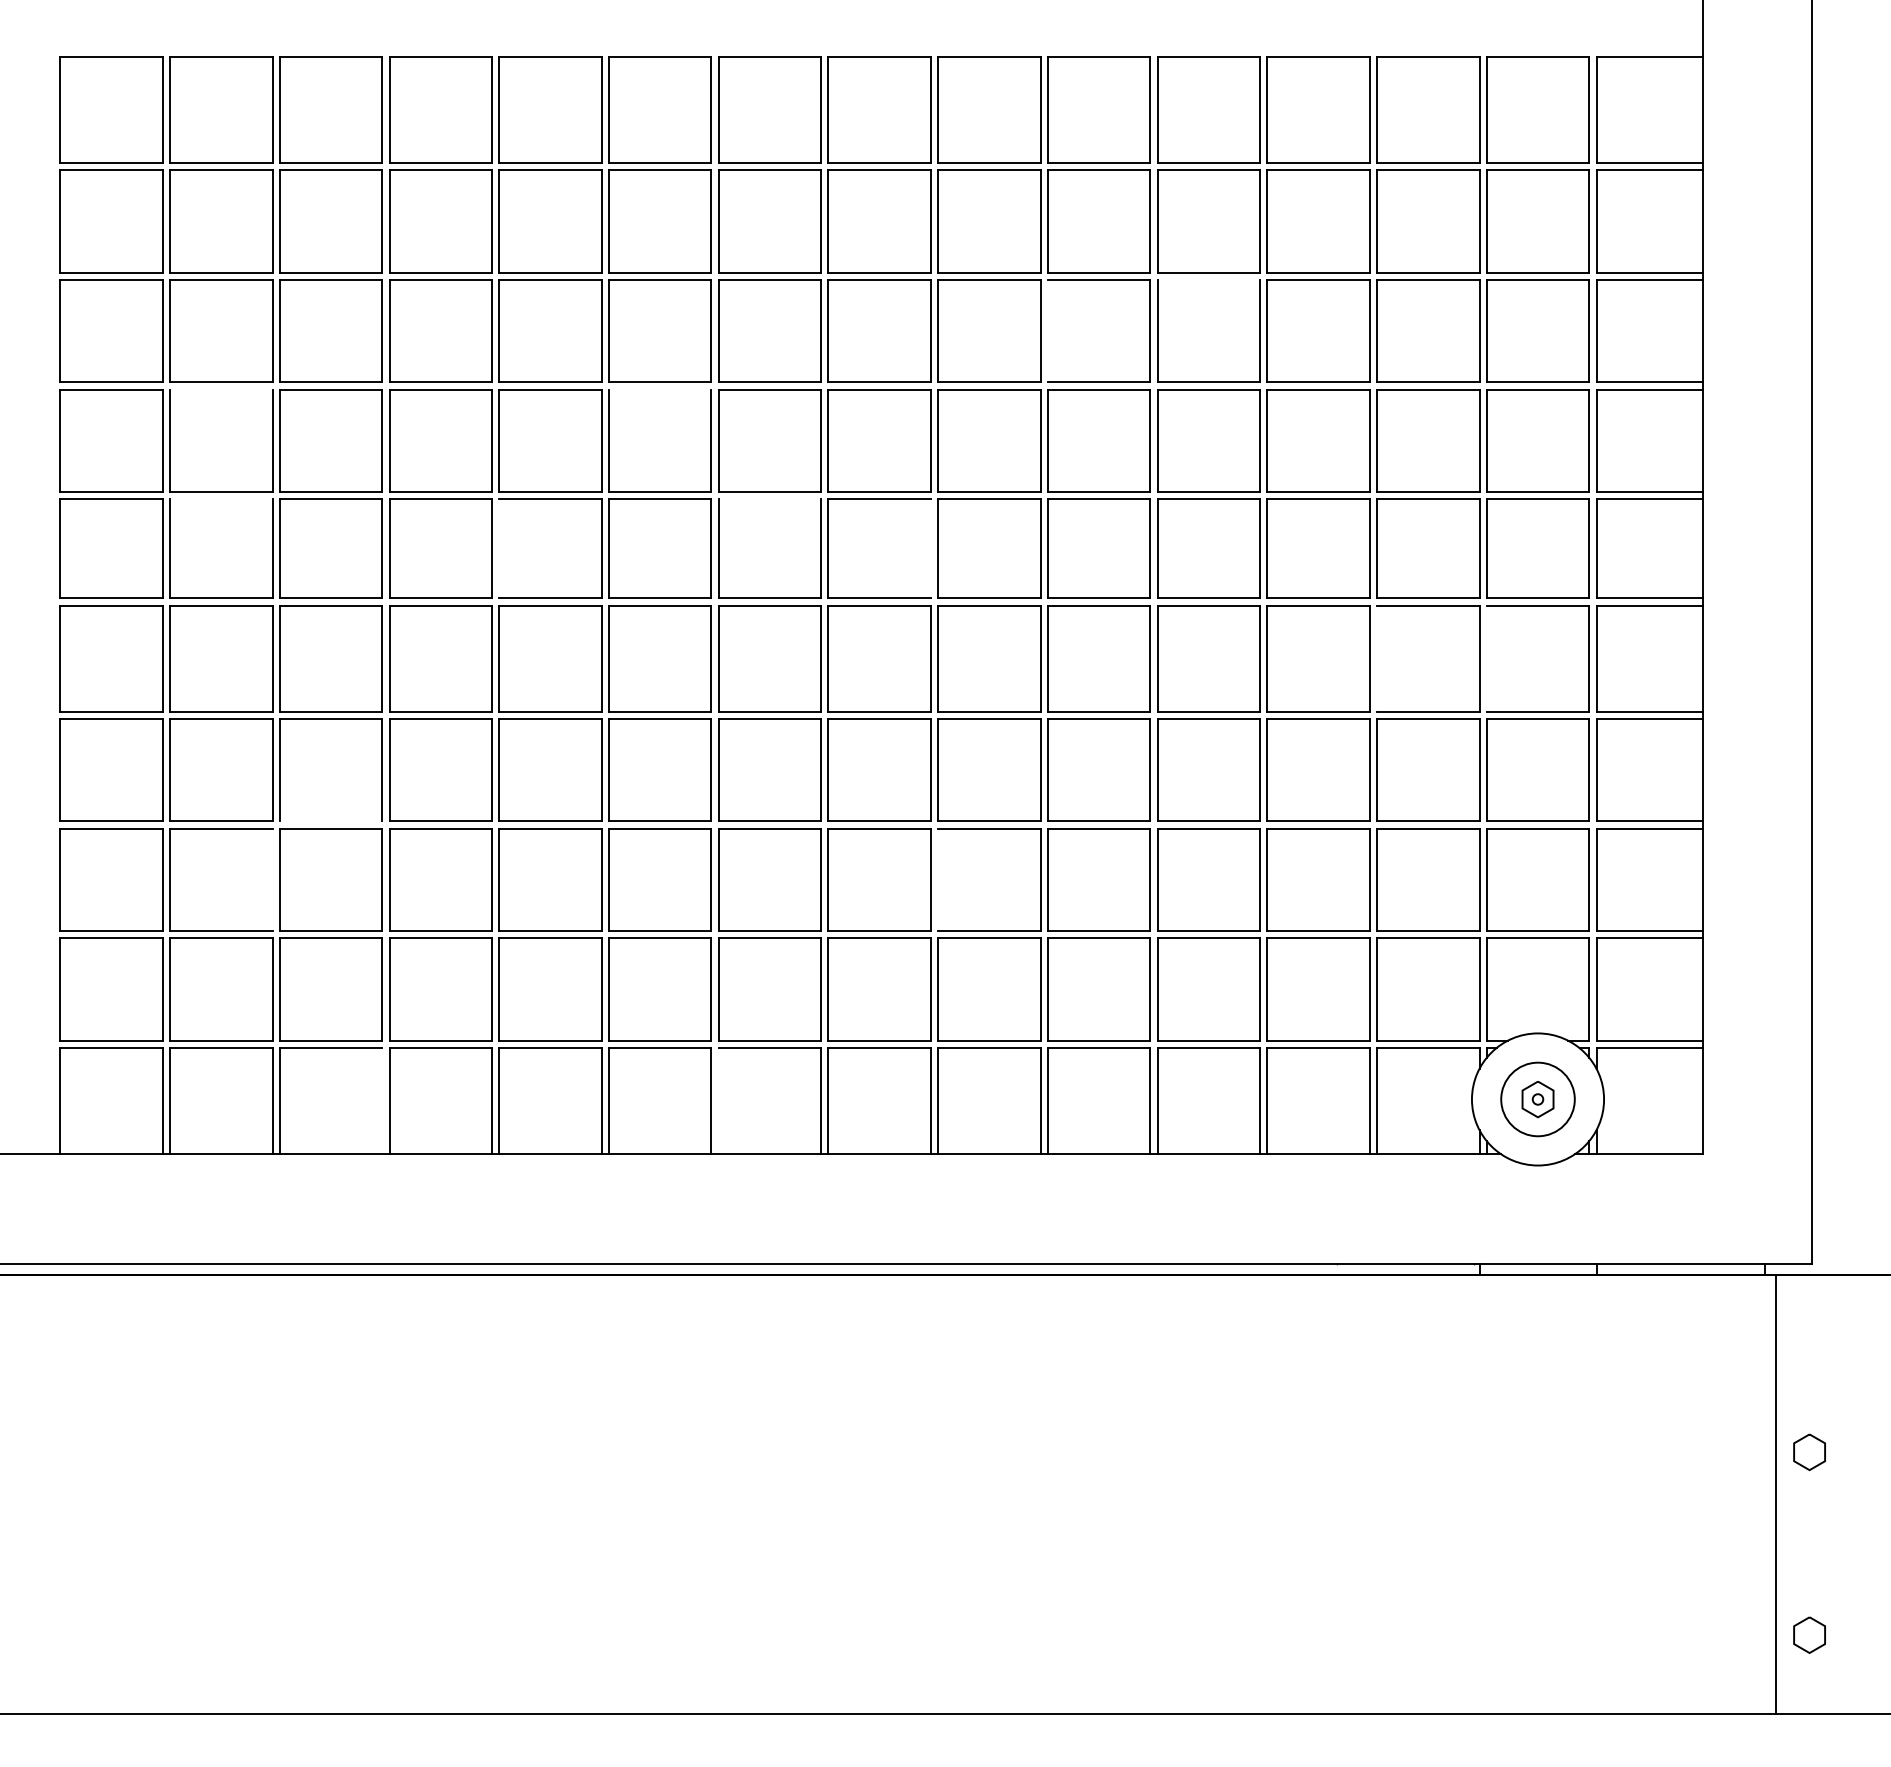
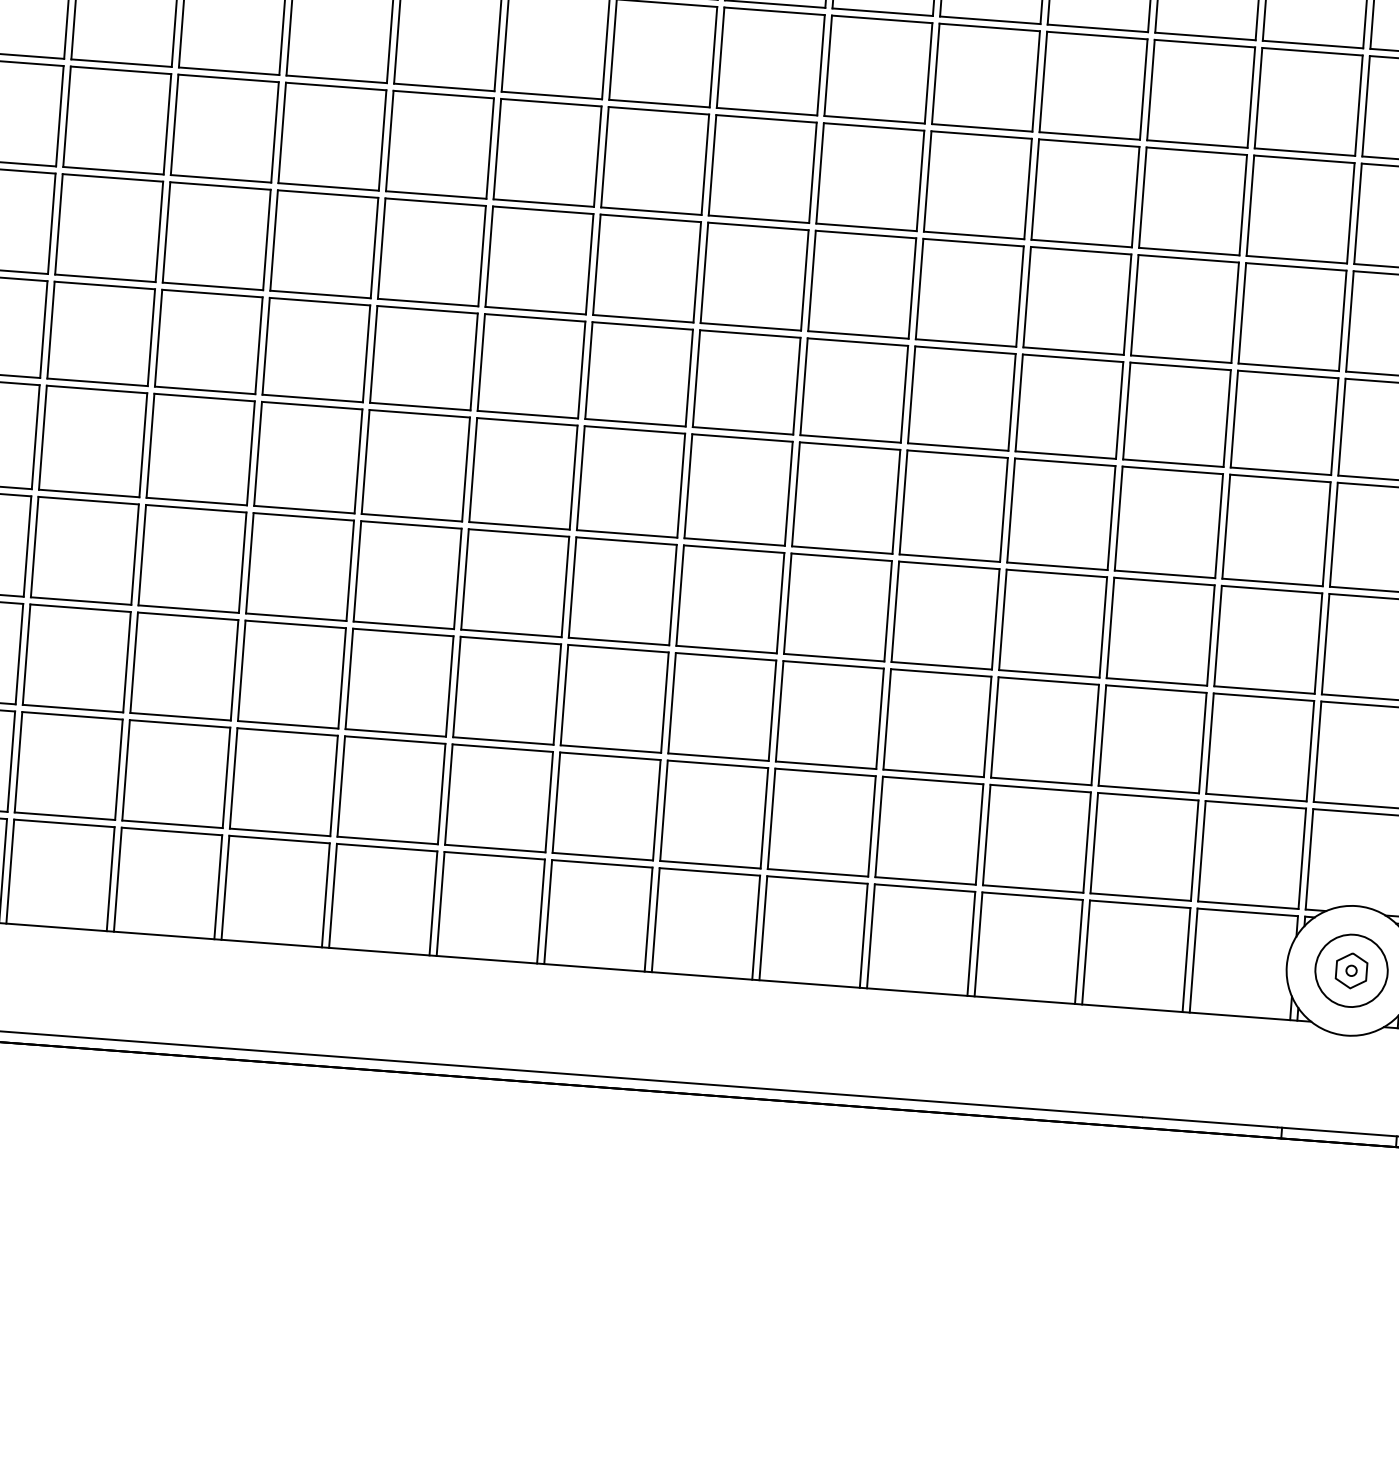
line: (1208, 280) -> (1088, 143), added
line: (1047, 331) -> (927, 181), added
line: (221, 389) -> (113, 177), added
line: (660, 389) -> (543, 210), added
line: (221, 499) -> (105, 285), added
line: (769, 499) -> (642, 325), added
line: (499, 548) -> (373, 354), added
line: (930, 548) -> (796, 385), added
line: (1377, 658) -> (1226, 526), added
line: (1486, 658) -> (1333, 534), added
line: (330, 821) -> (188, 609), added
line: (272, 879) -> (127, 661), added
line: (938, 879) -> (780, 710), added
line: (382, 1101) -> (218, 887), added
line: (718, 1101) -> (547, 912), added

